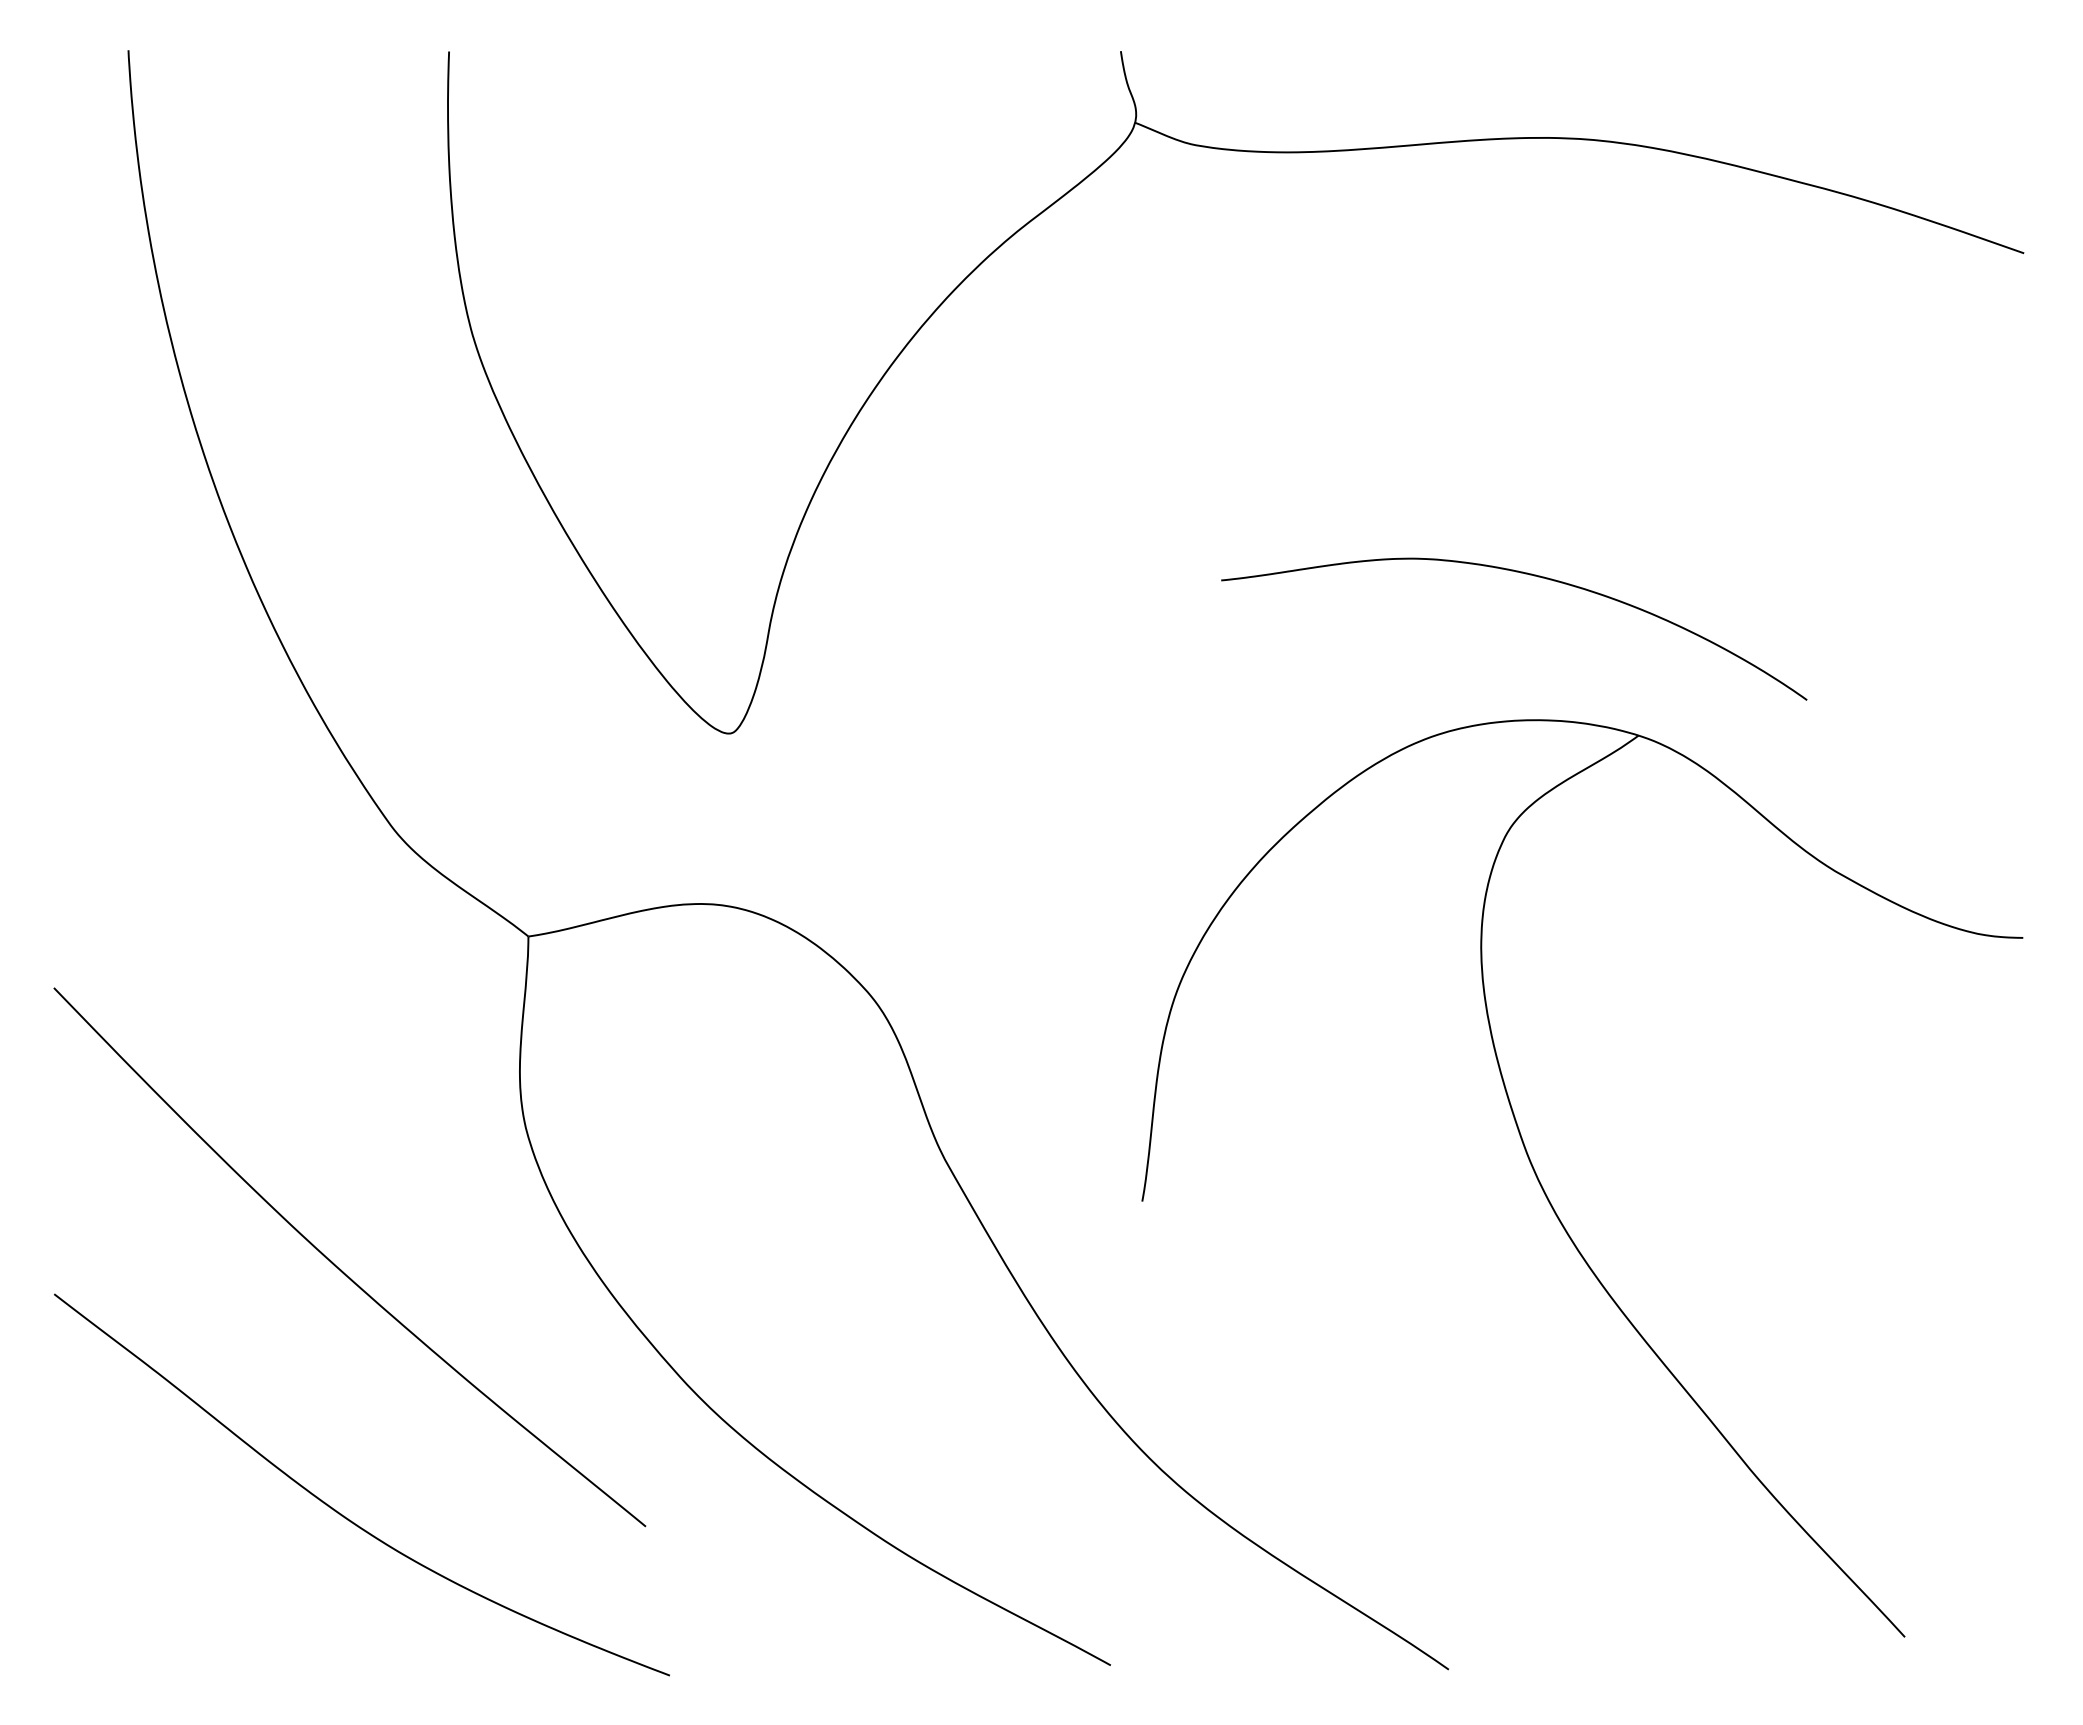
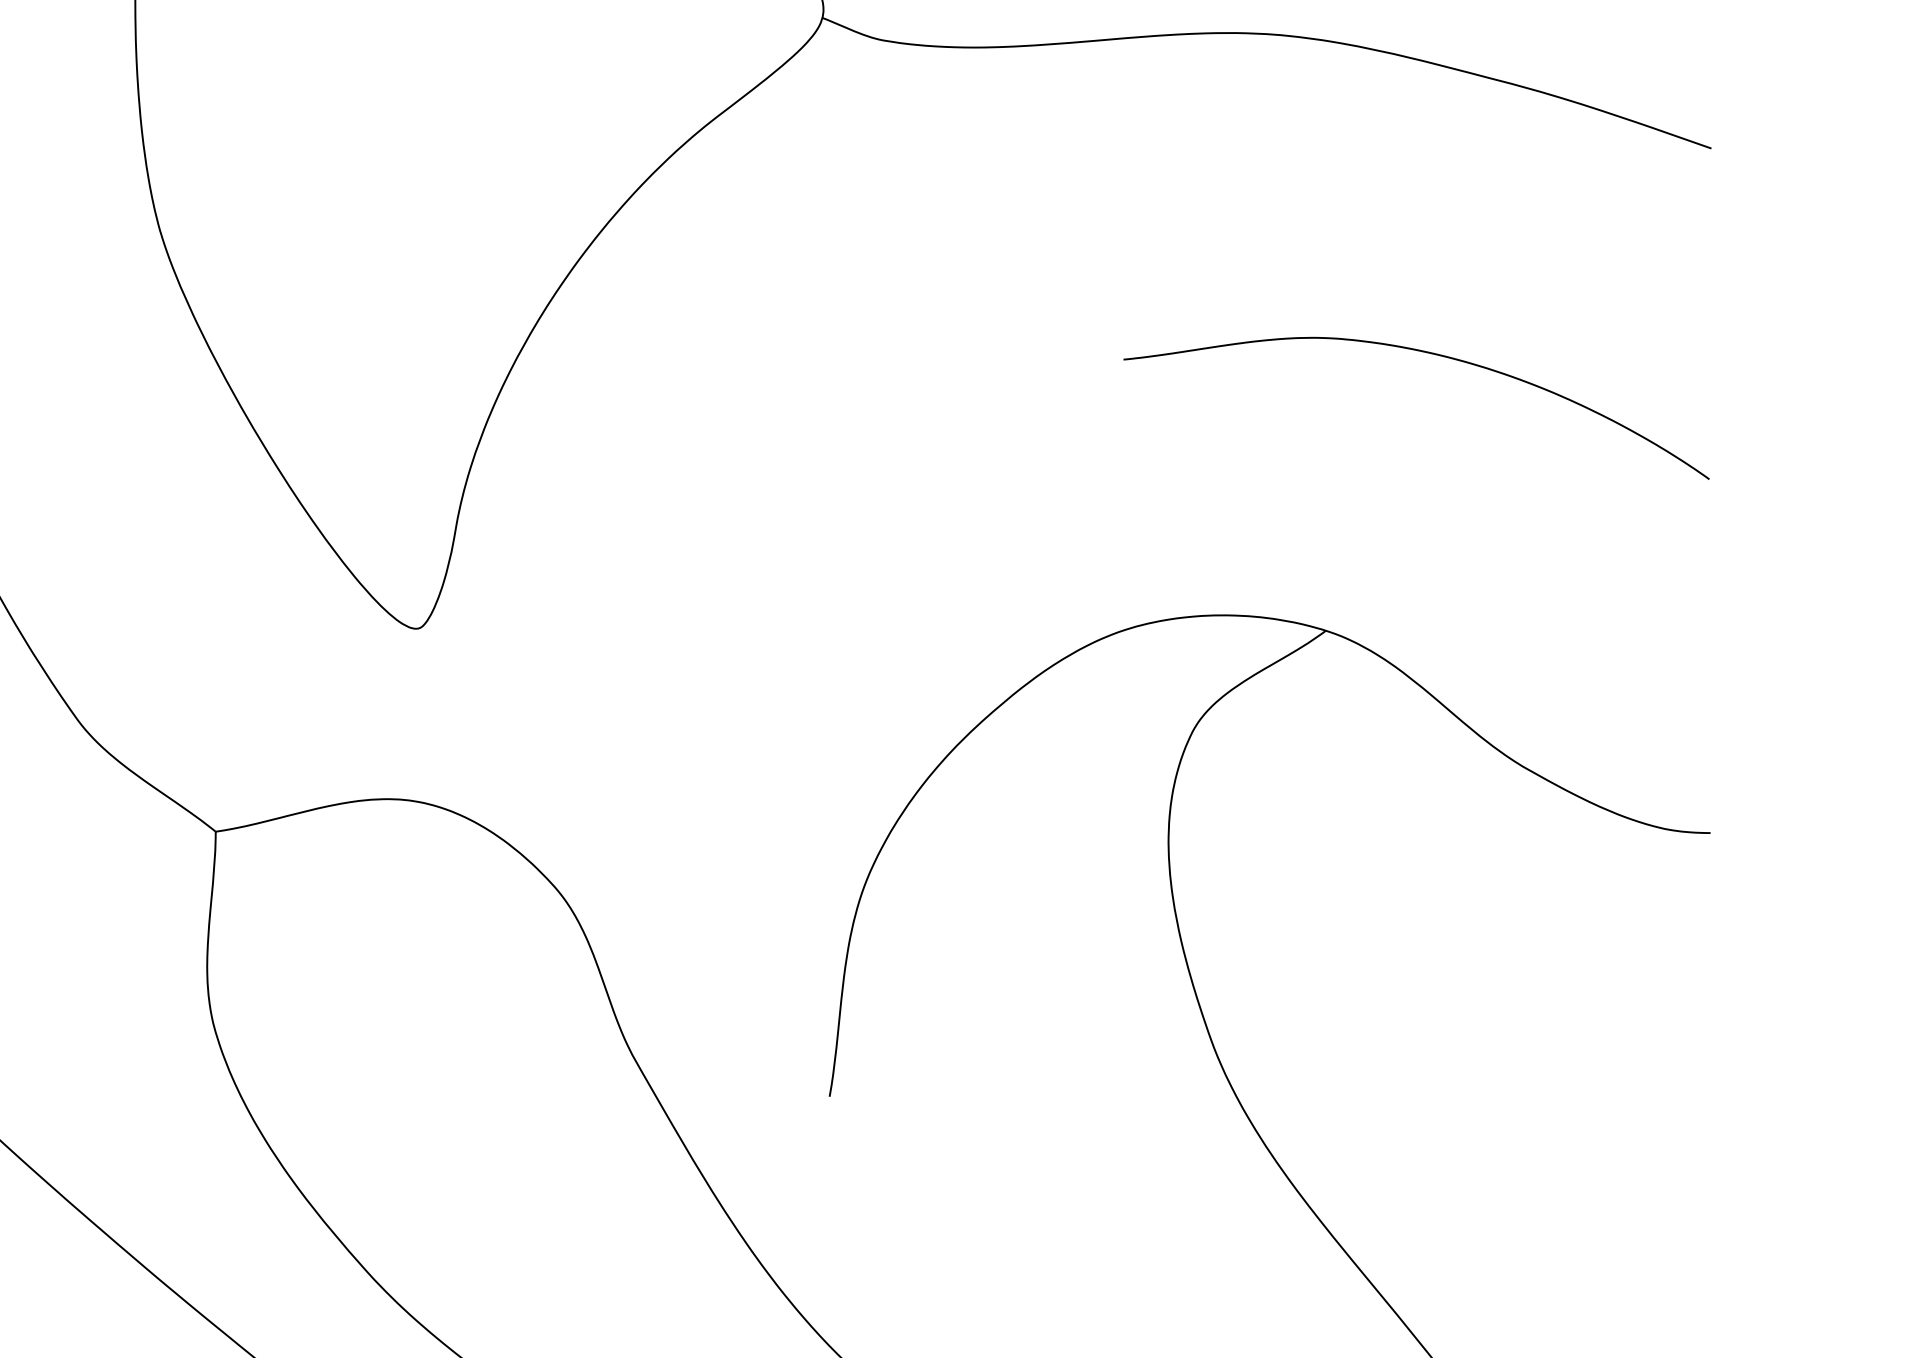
curve: (1529, 575) -> (1431, 354), moved

